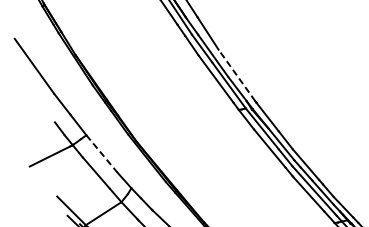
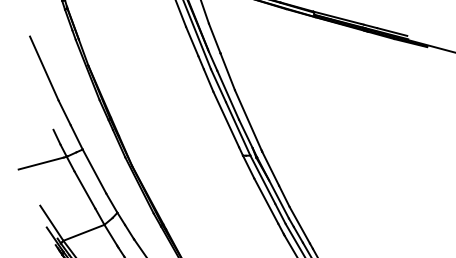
line: (237, 75) -> (248, 120), dashed -> solid
line: (101, 153) -> (94, 171), dashed -> solid

